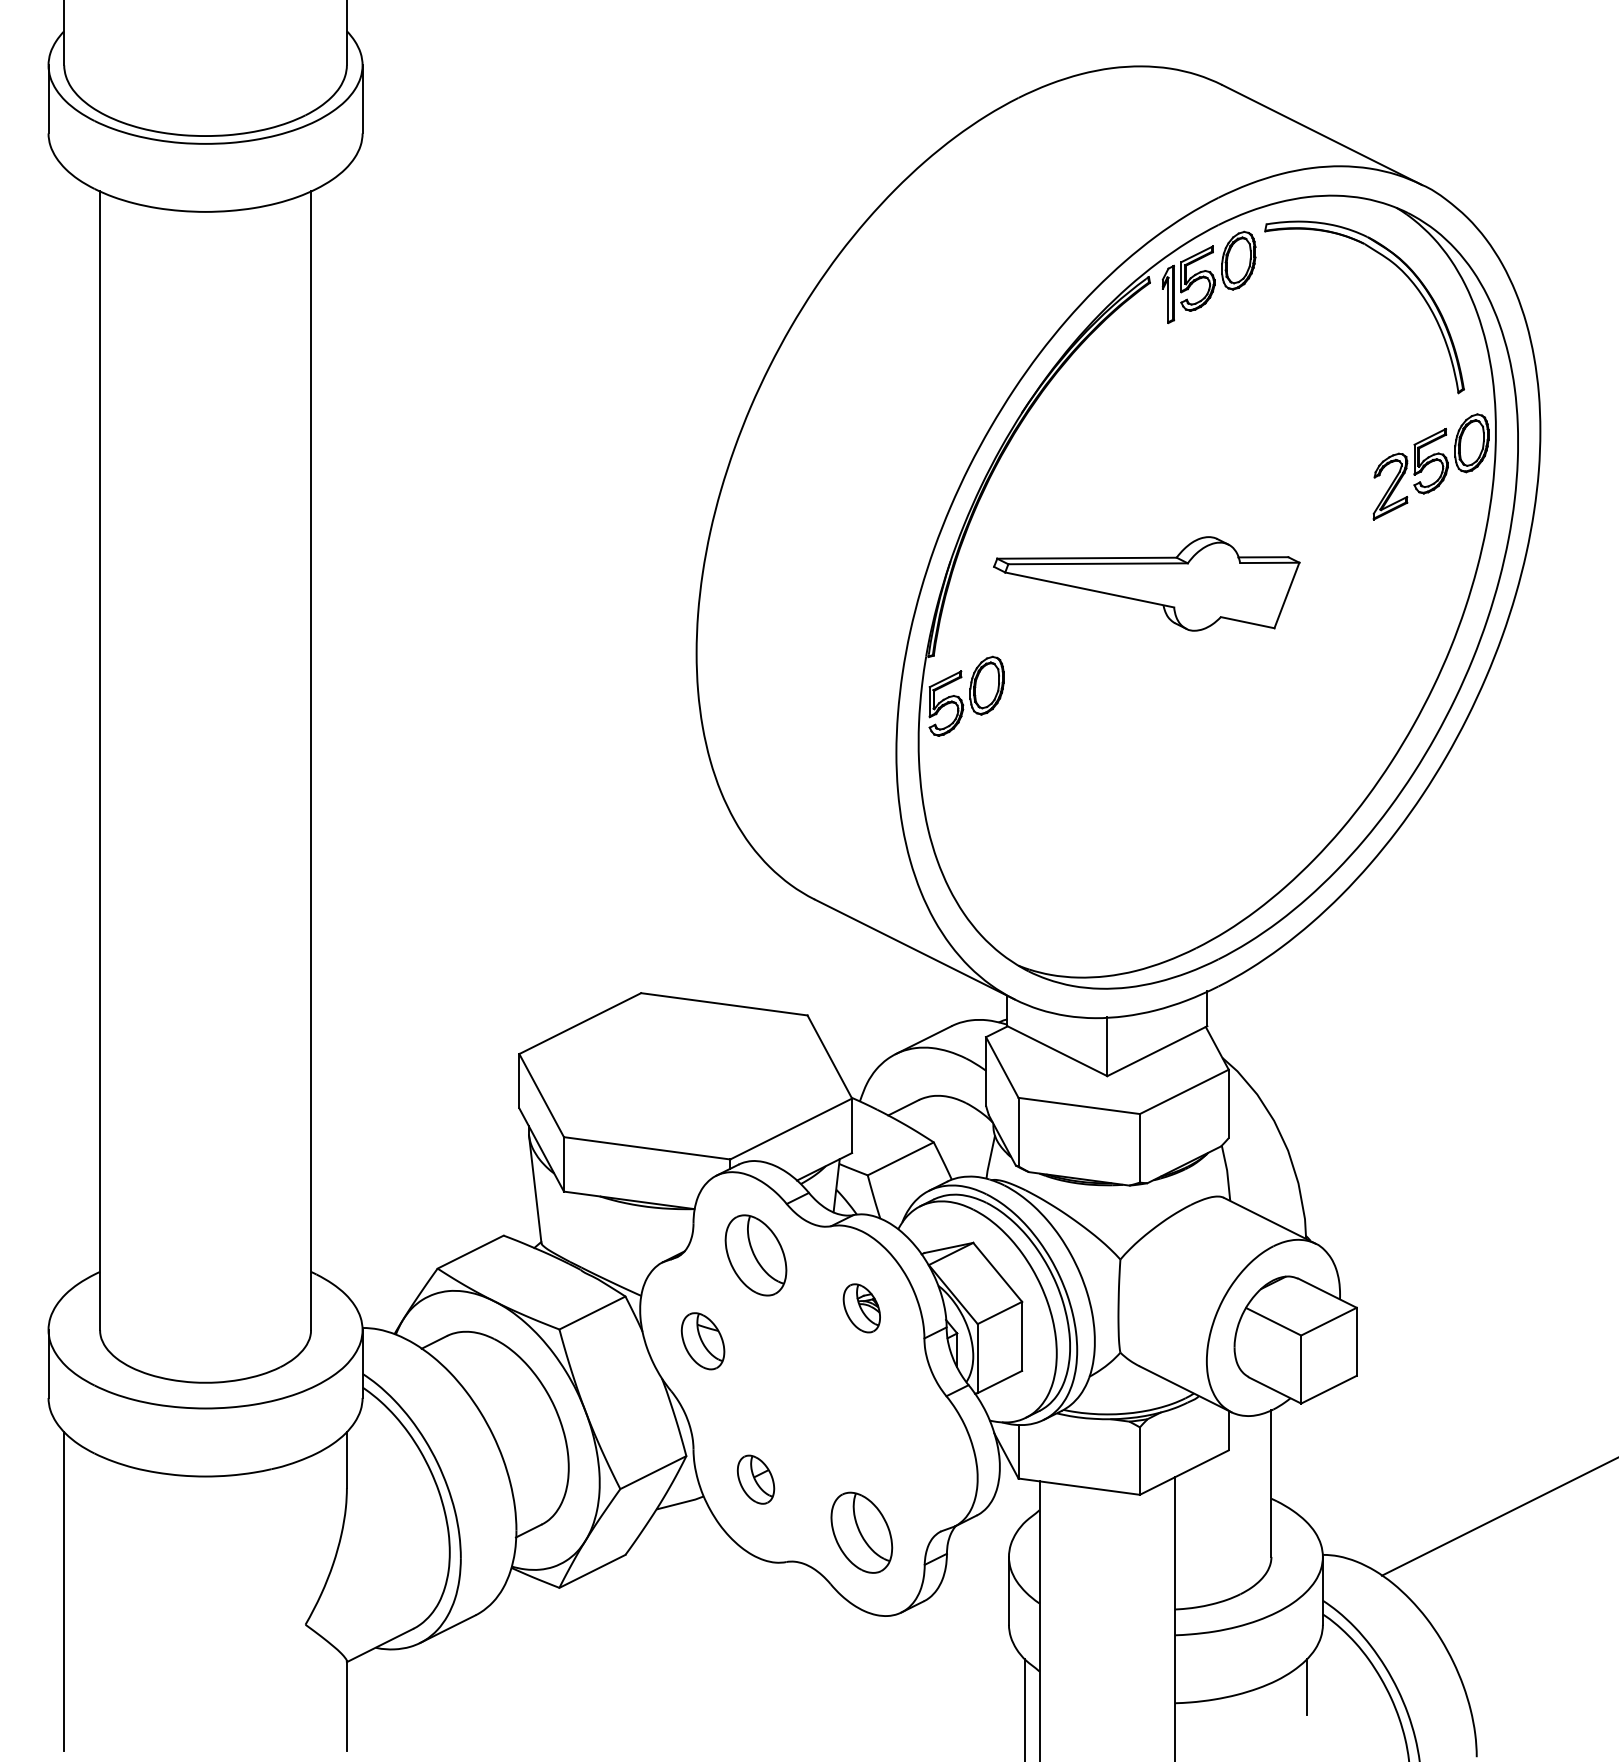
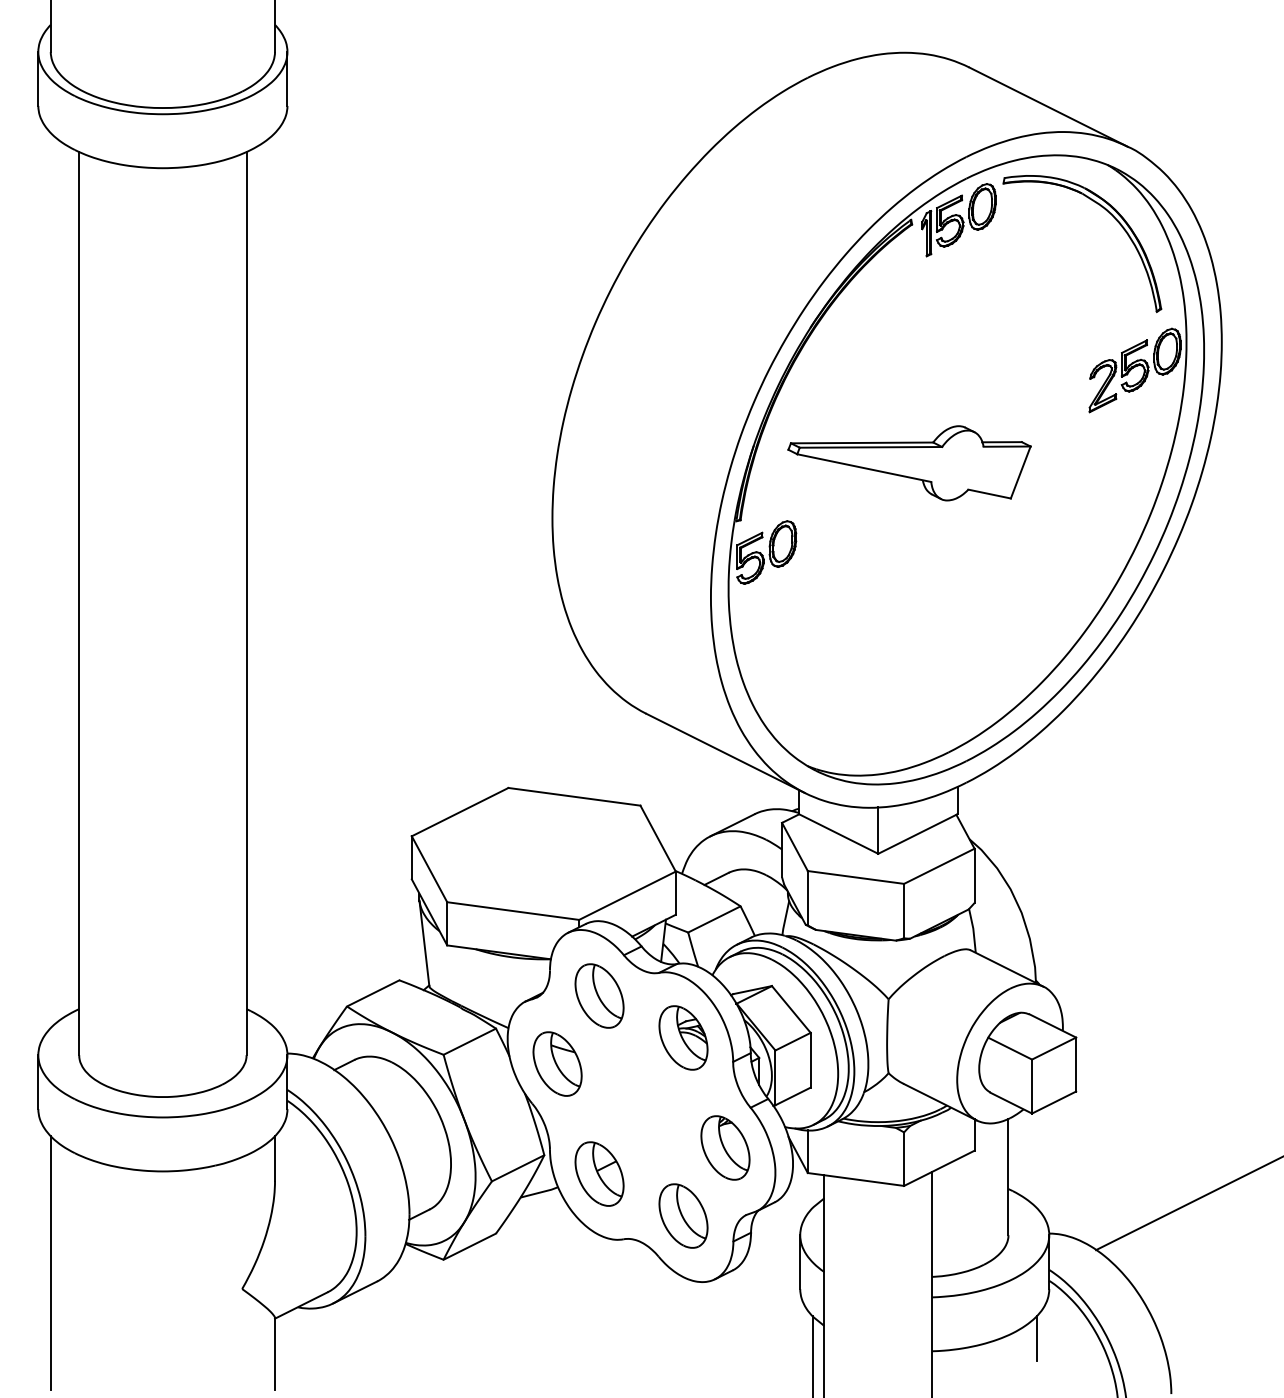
part: (861, 1308) -> (683, 1038), size x1.67
part: (702, 1341) -> (557, 1064), size x1.43
part: (914, 1446) -> (725, 1147), added
part: (755, 1479) -> (599, 1173), size x1.67

